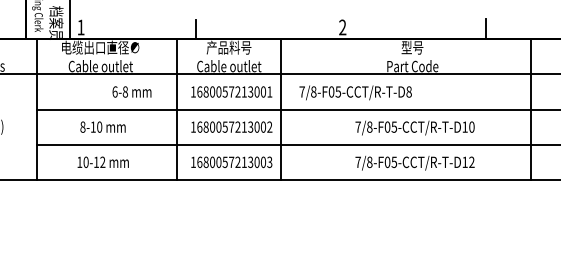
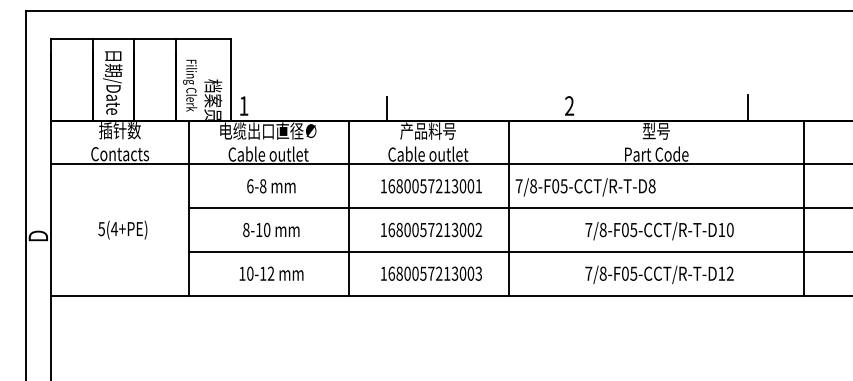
text: (132, 92) -> (271, 186), moved
line: (176, 109) -> (348, 207), moved
line: (280, 109) -> (508, 207), moved

